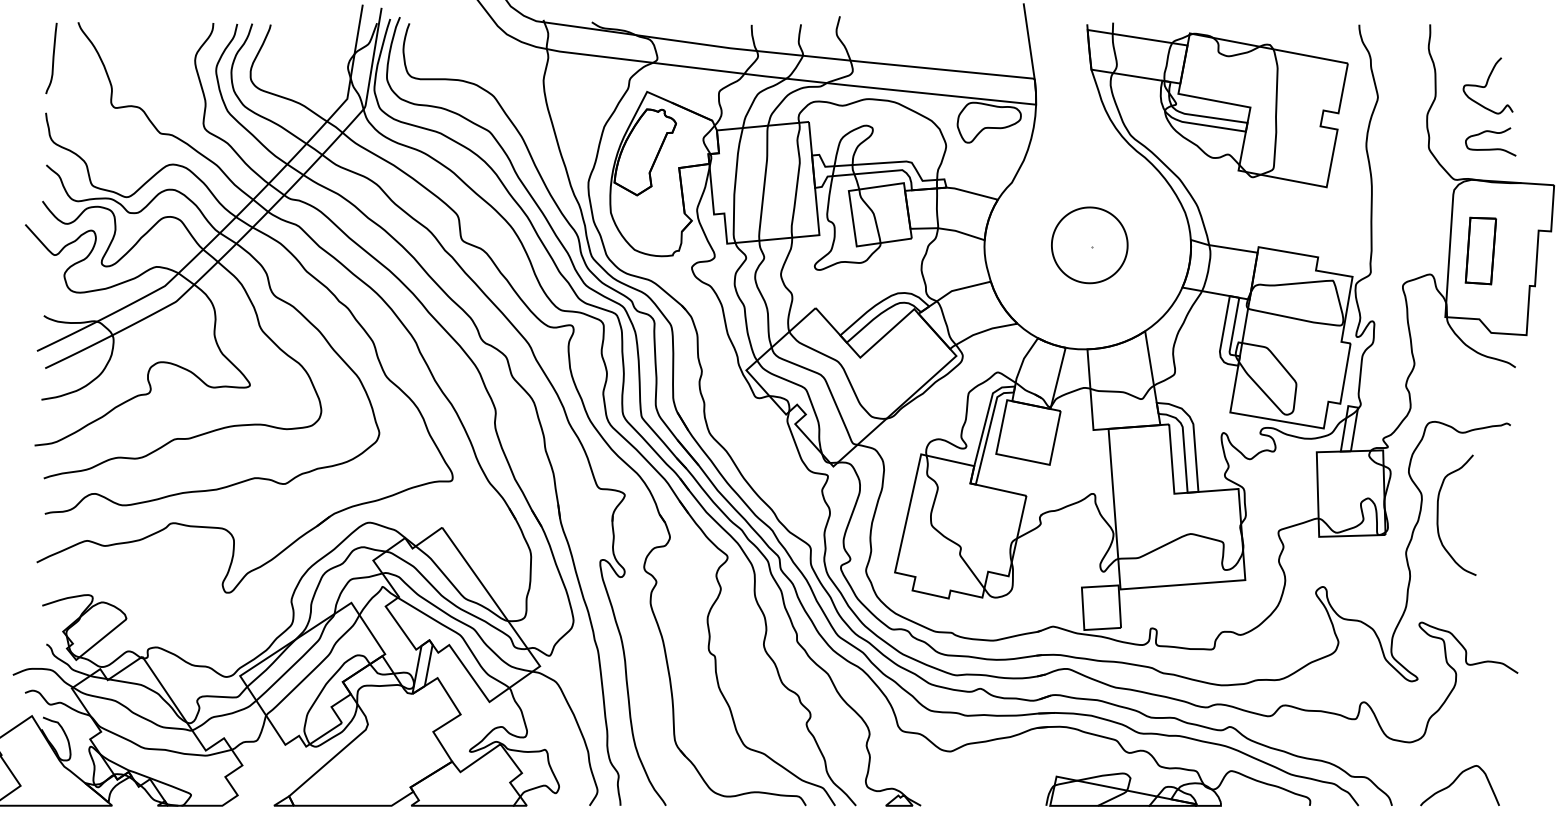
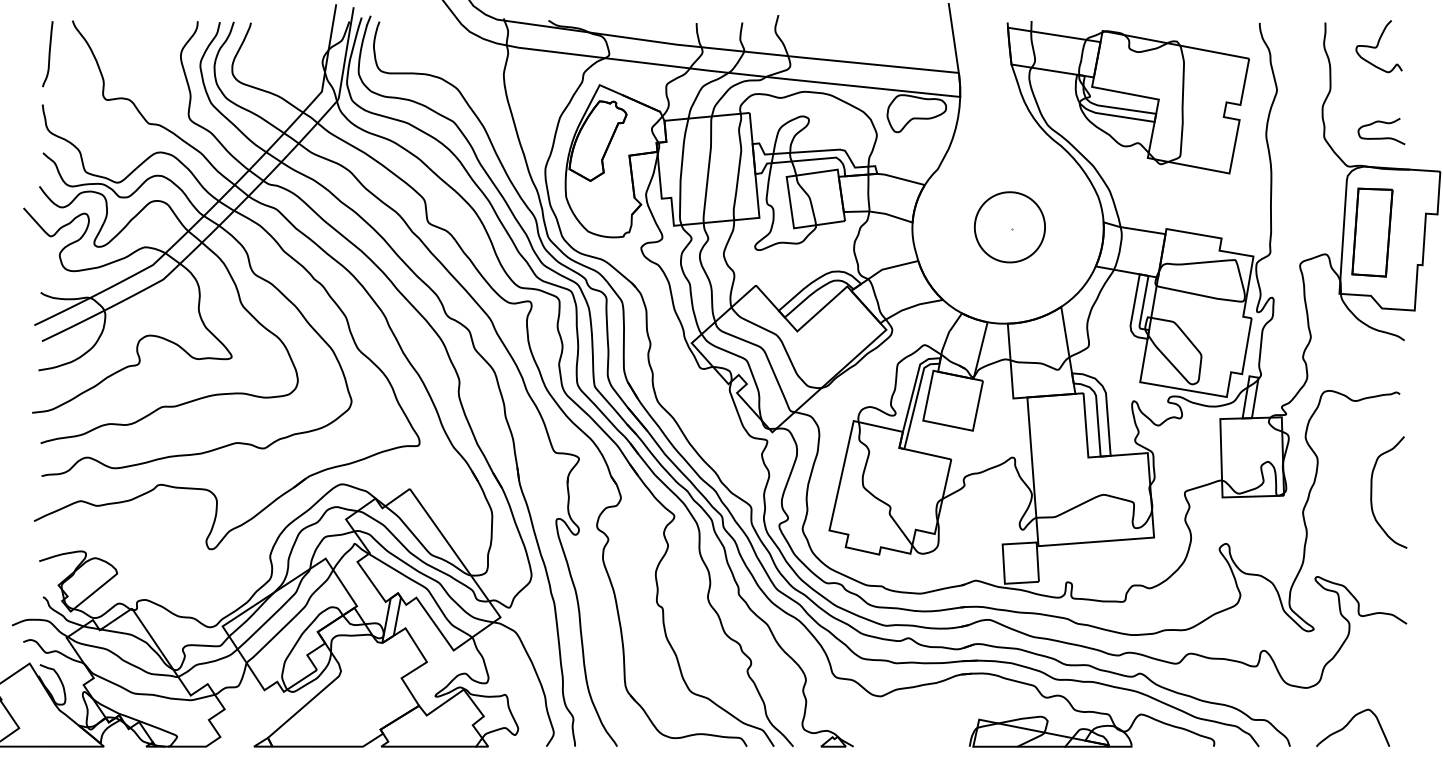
curve: (1487, 84) -> (1378, 45), moved
part: (1480, 250) -> (1372, 232), size x1.43
curve: (1438, 515) -> (1372, 492), moved

